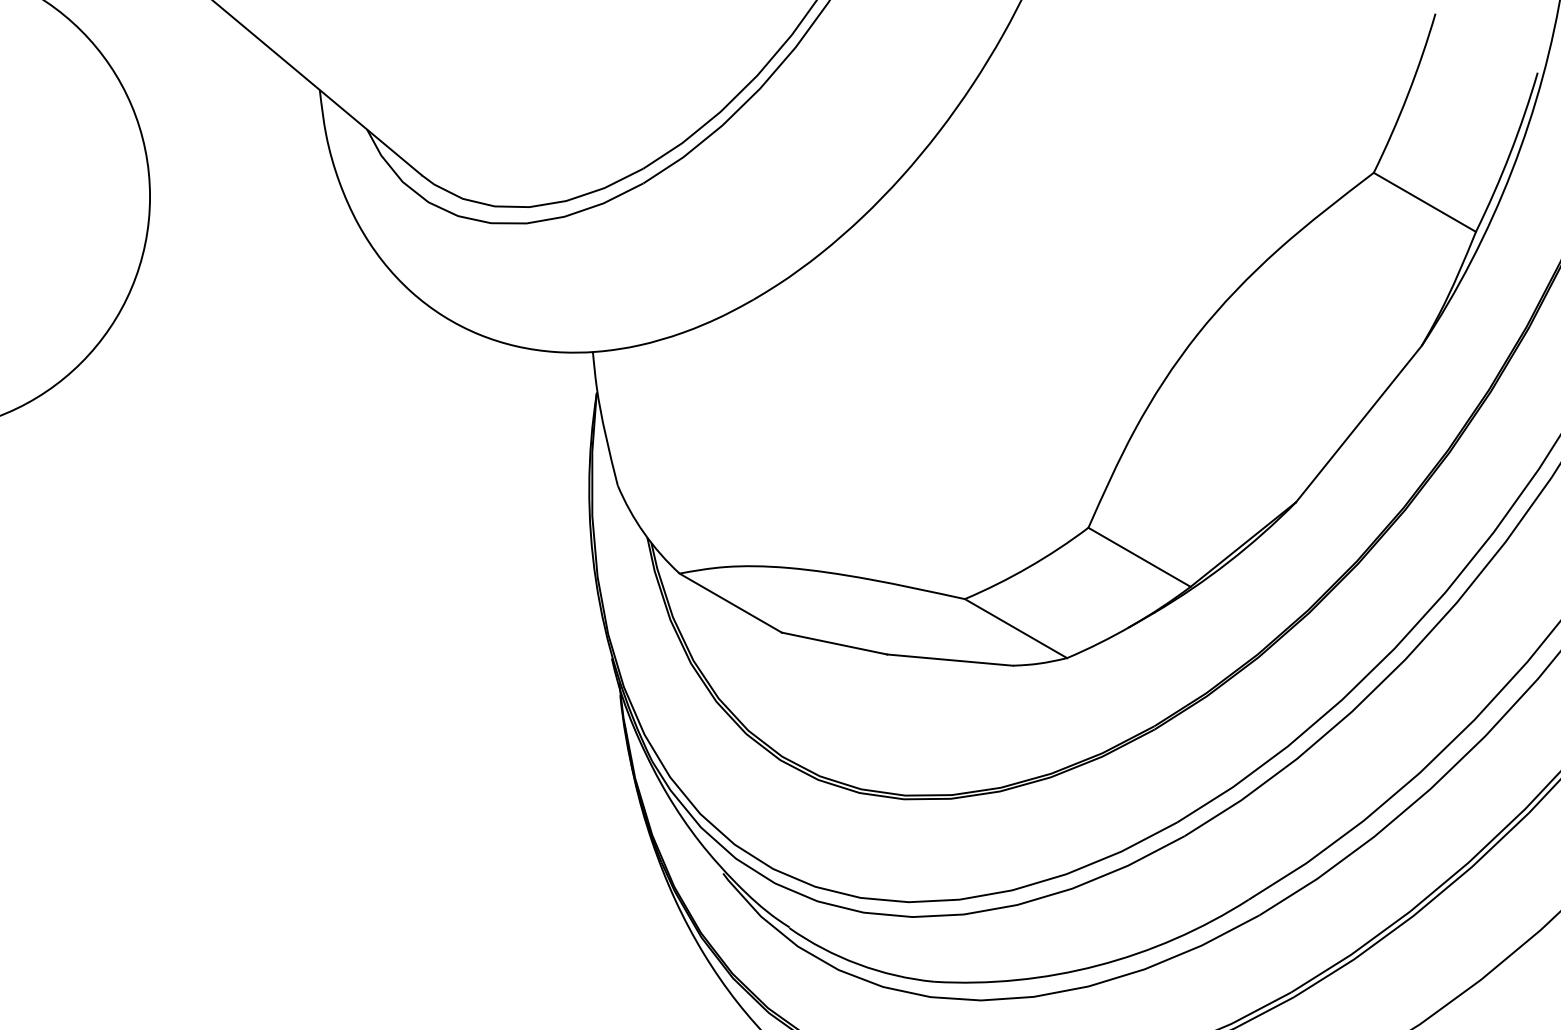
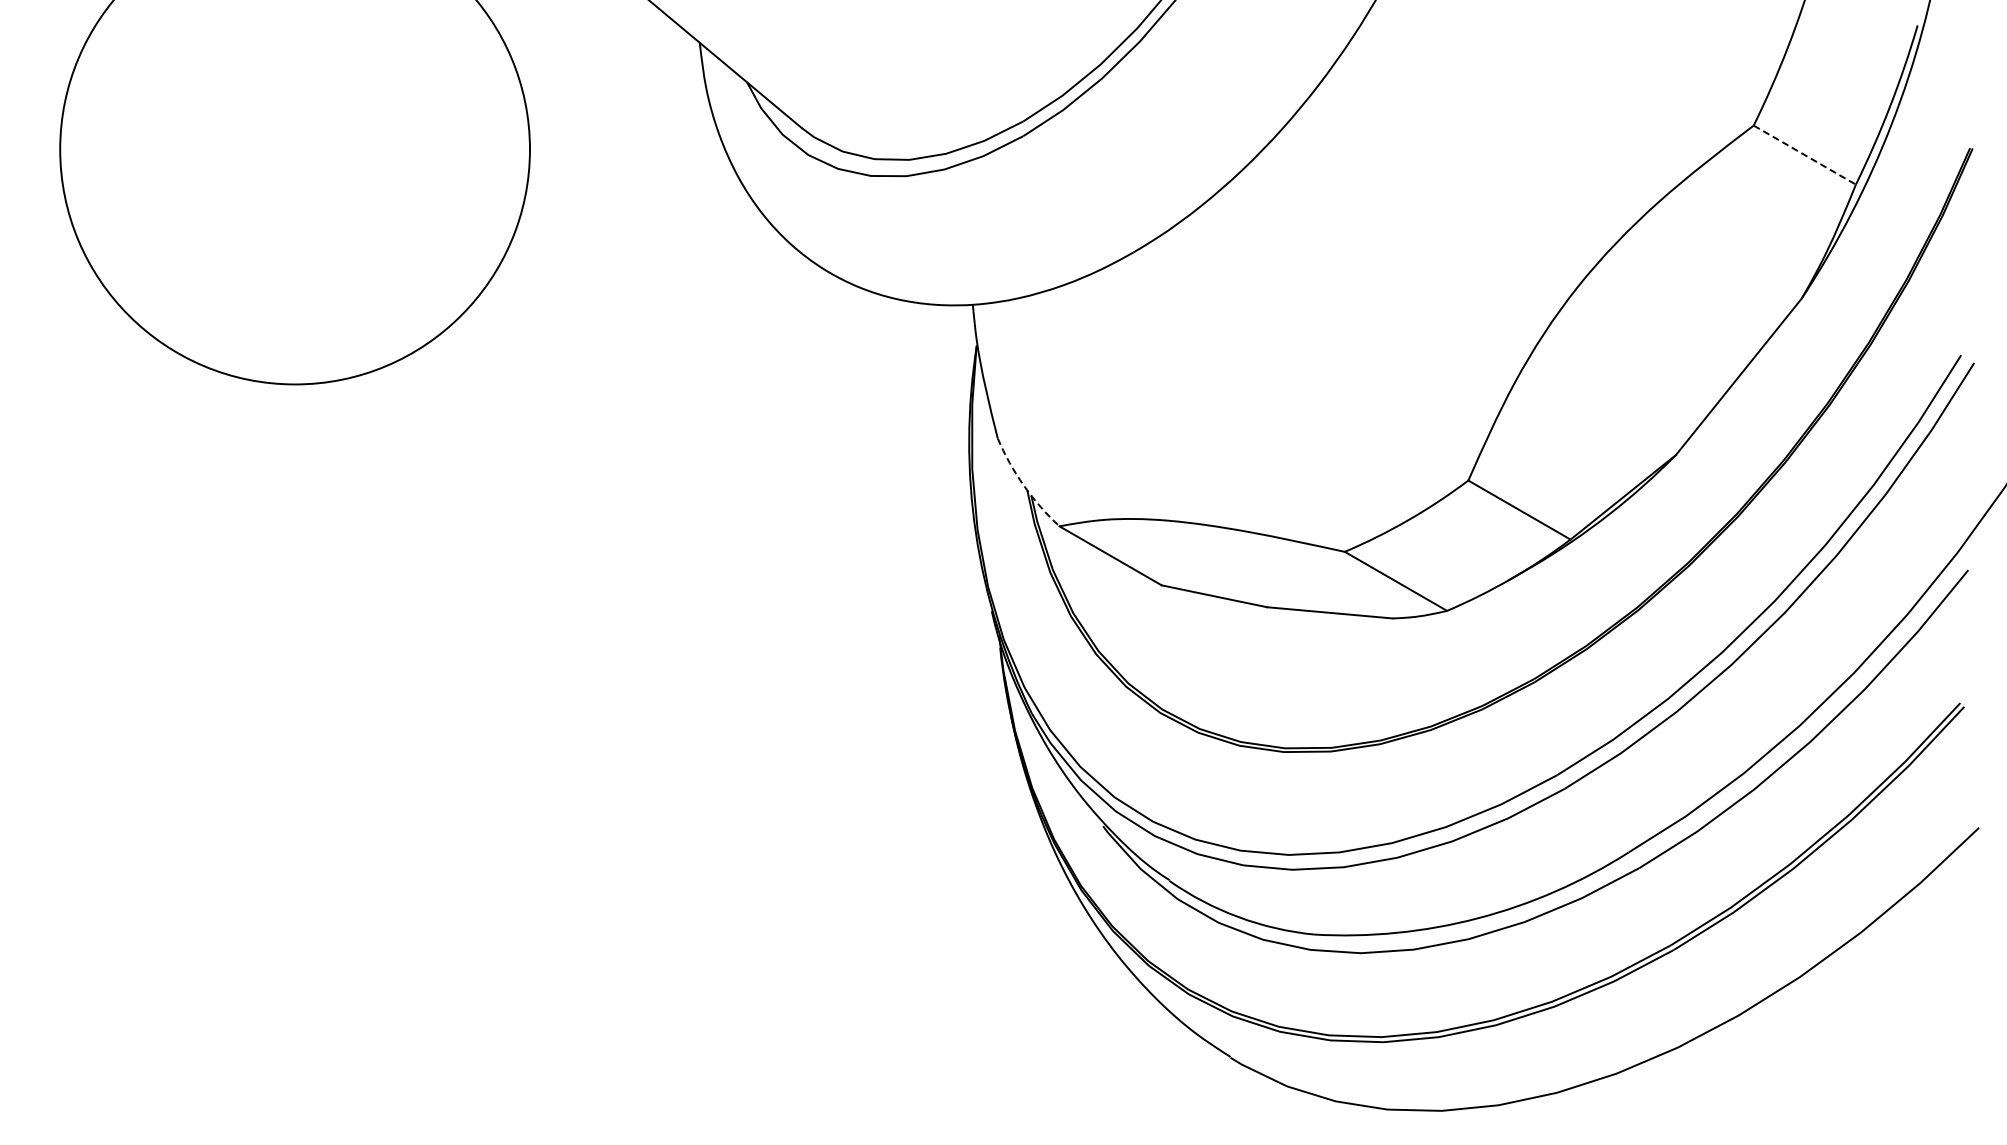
line: (1425, 202) -> (1805, 155), solid -> dashed
arc: (643, 532) -> (1023, 485), solid -> dashed

